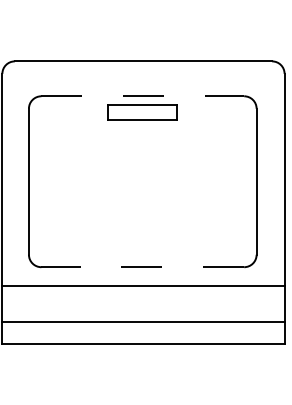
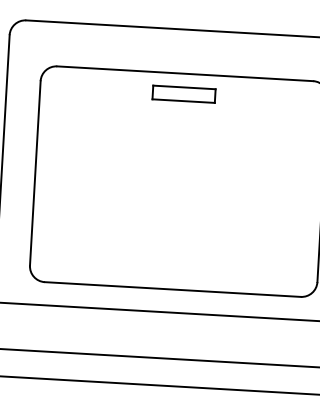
line: (143, 96) -> (186, 74), dashed -> solid
part: (142, 112) -> (183, 94), size x0.71
line: (142, 267) -> (172, 289), dashed -> solid

